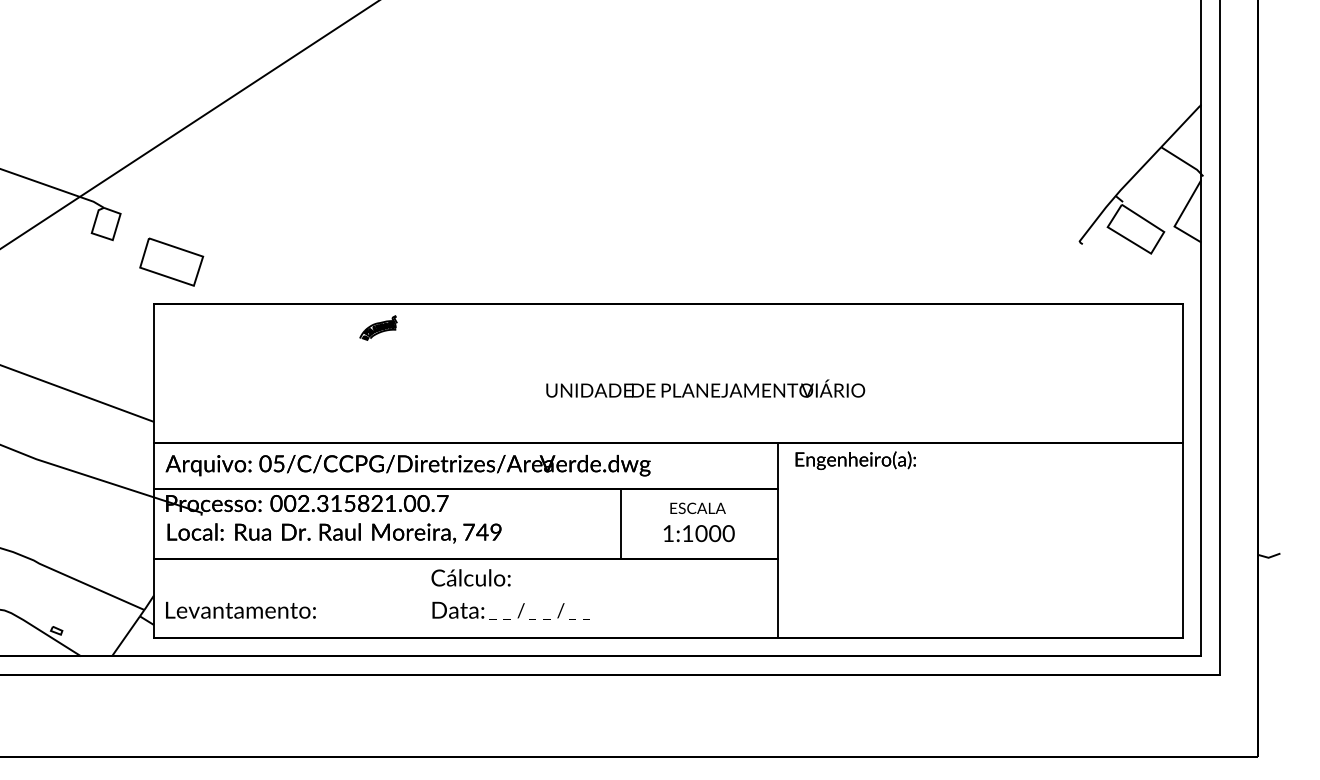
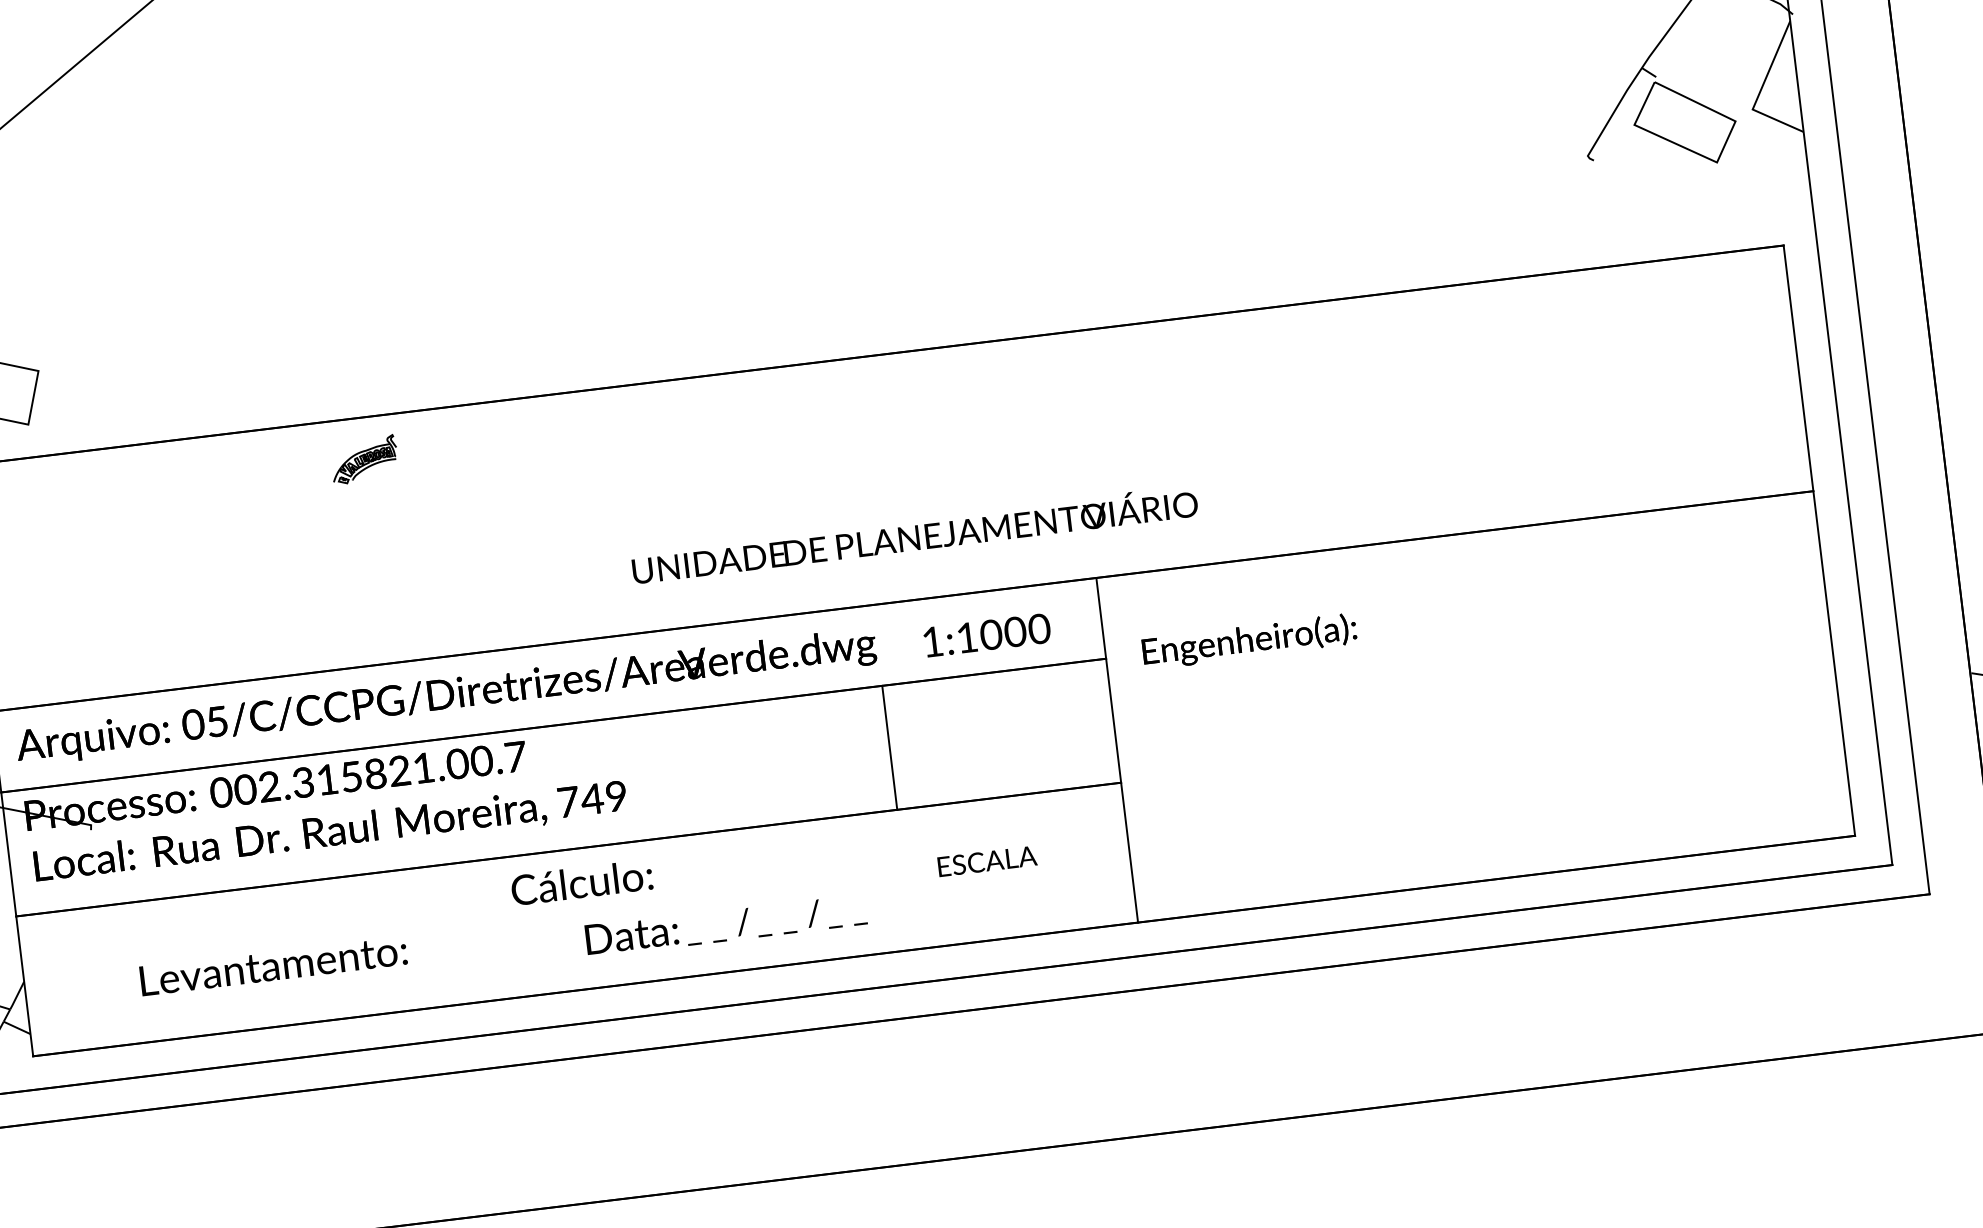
text: (705, 388) -> (914, 534), moved
text: (855, 460) -> (1249, 641), moved
text: (697, 507) -> (986, 859), moved
line: (621, 523) -> (889, 747), moved
text: (698, 533) -> (985, 635), moved
text: (240, 609) -> (272, 964), moved
text: (510, 610) -> (724, 923), moved

